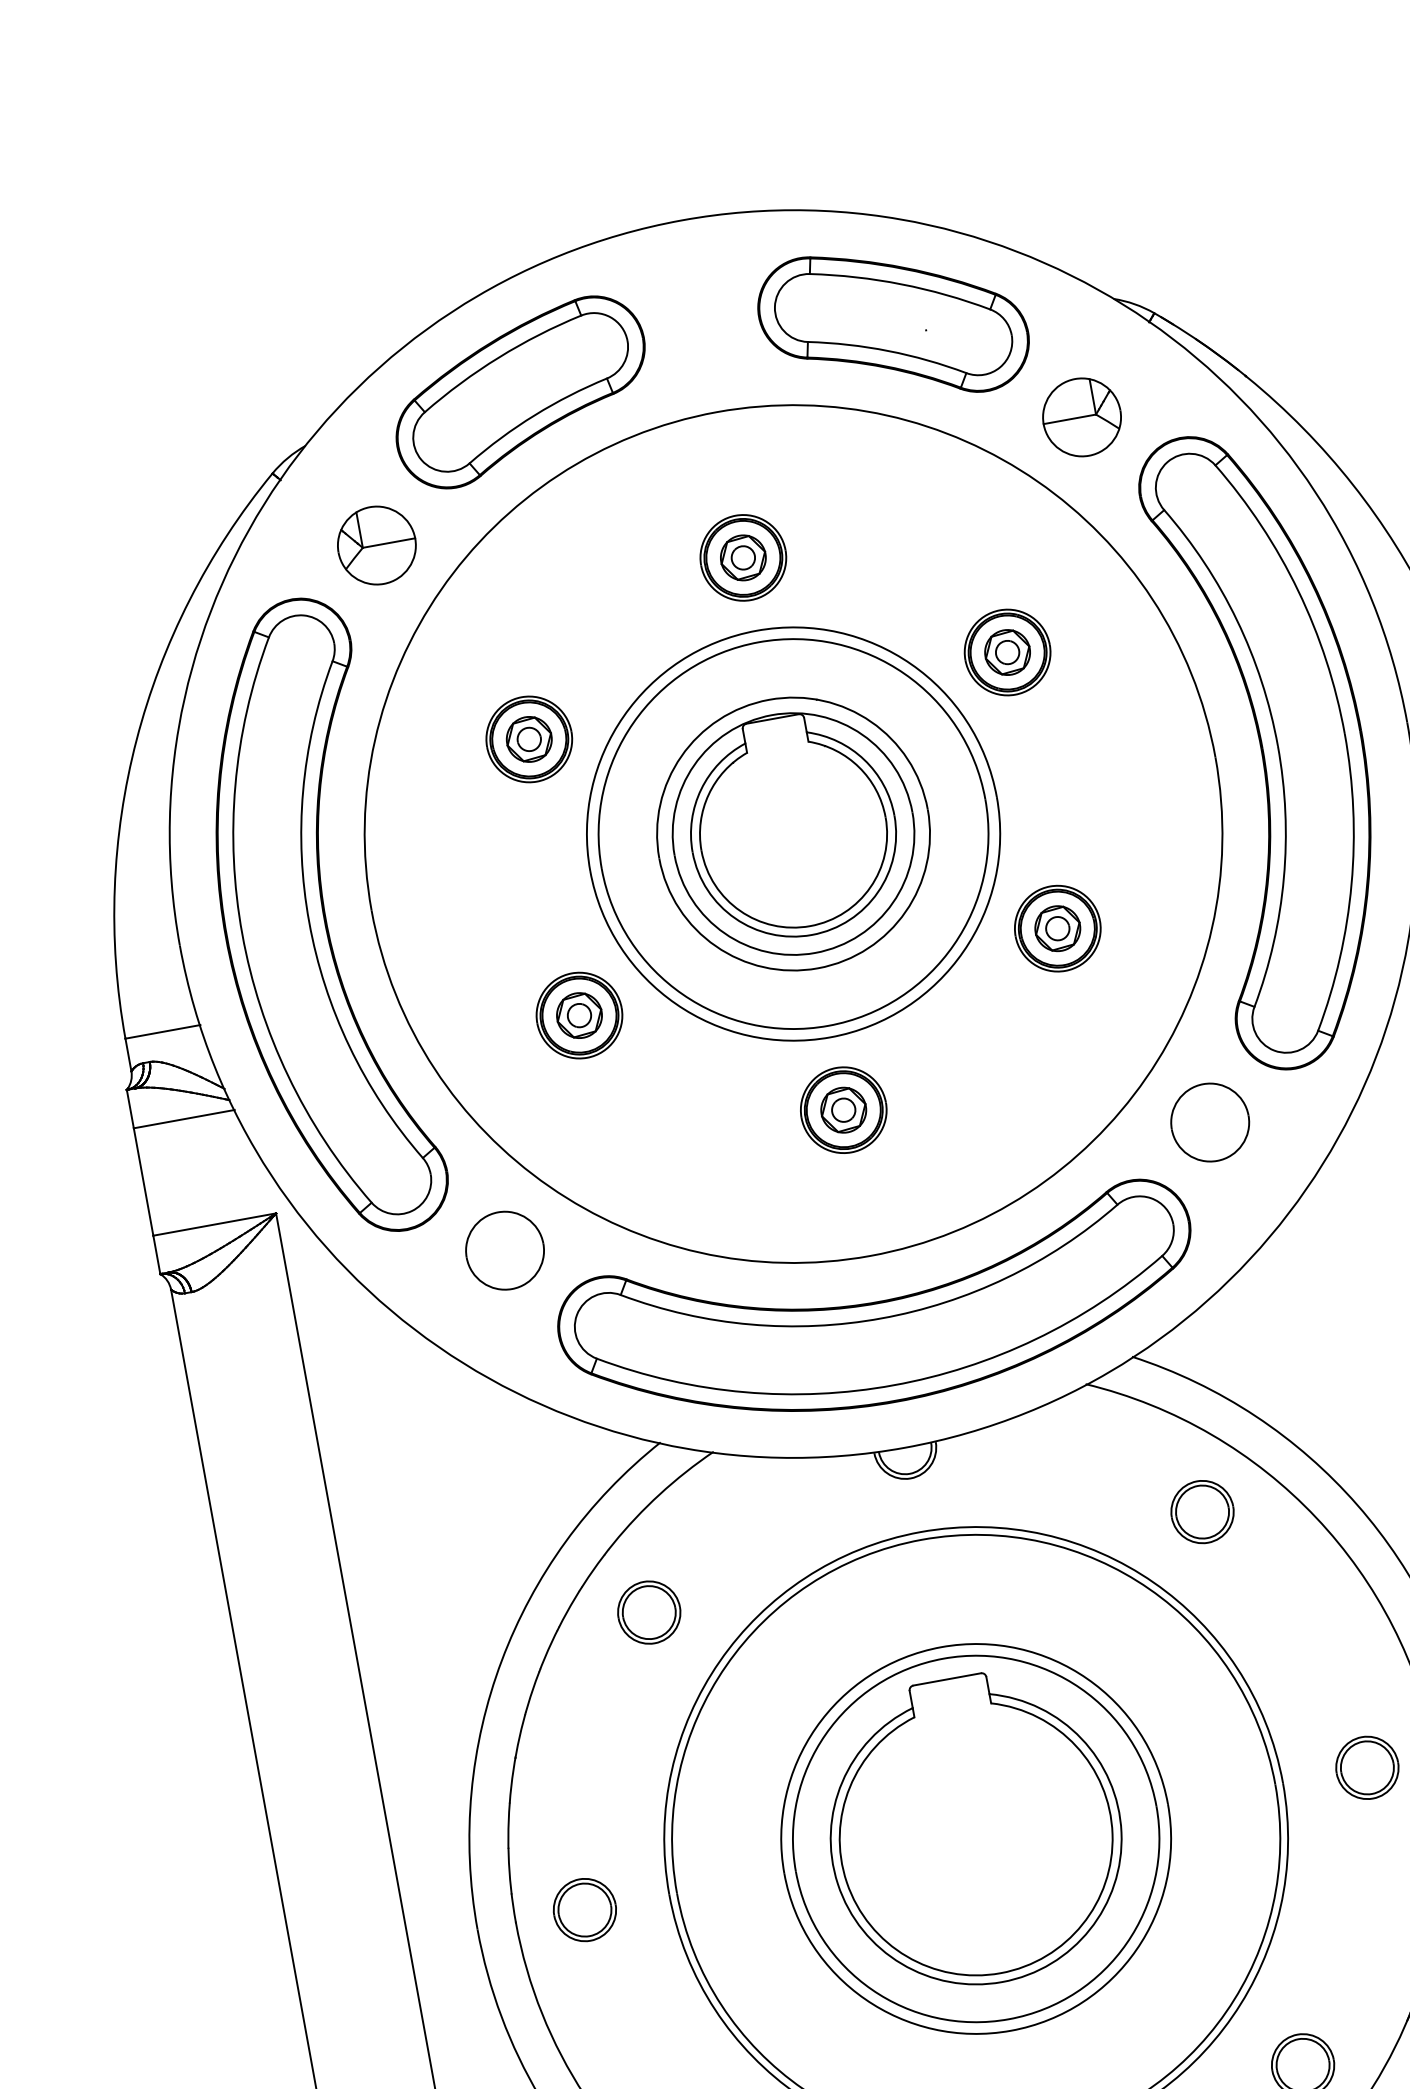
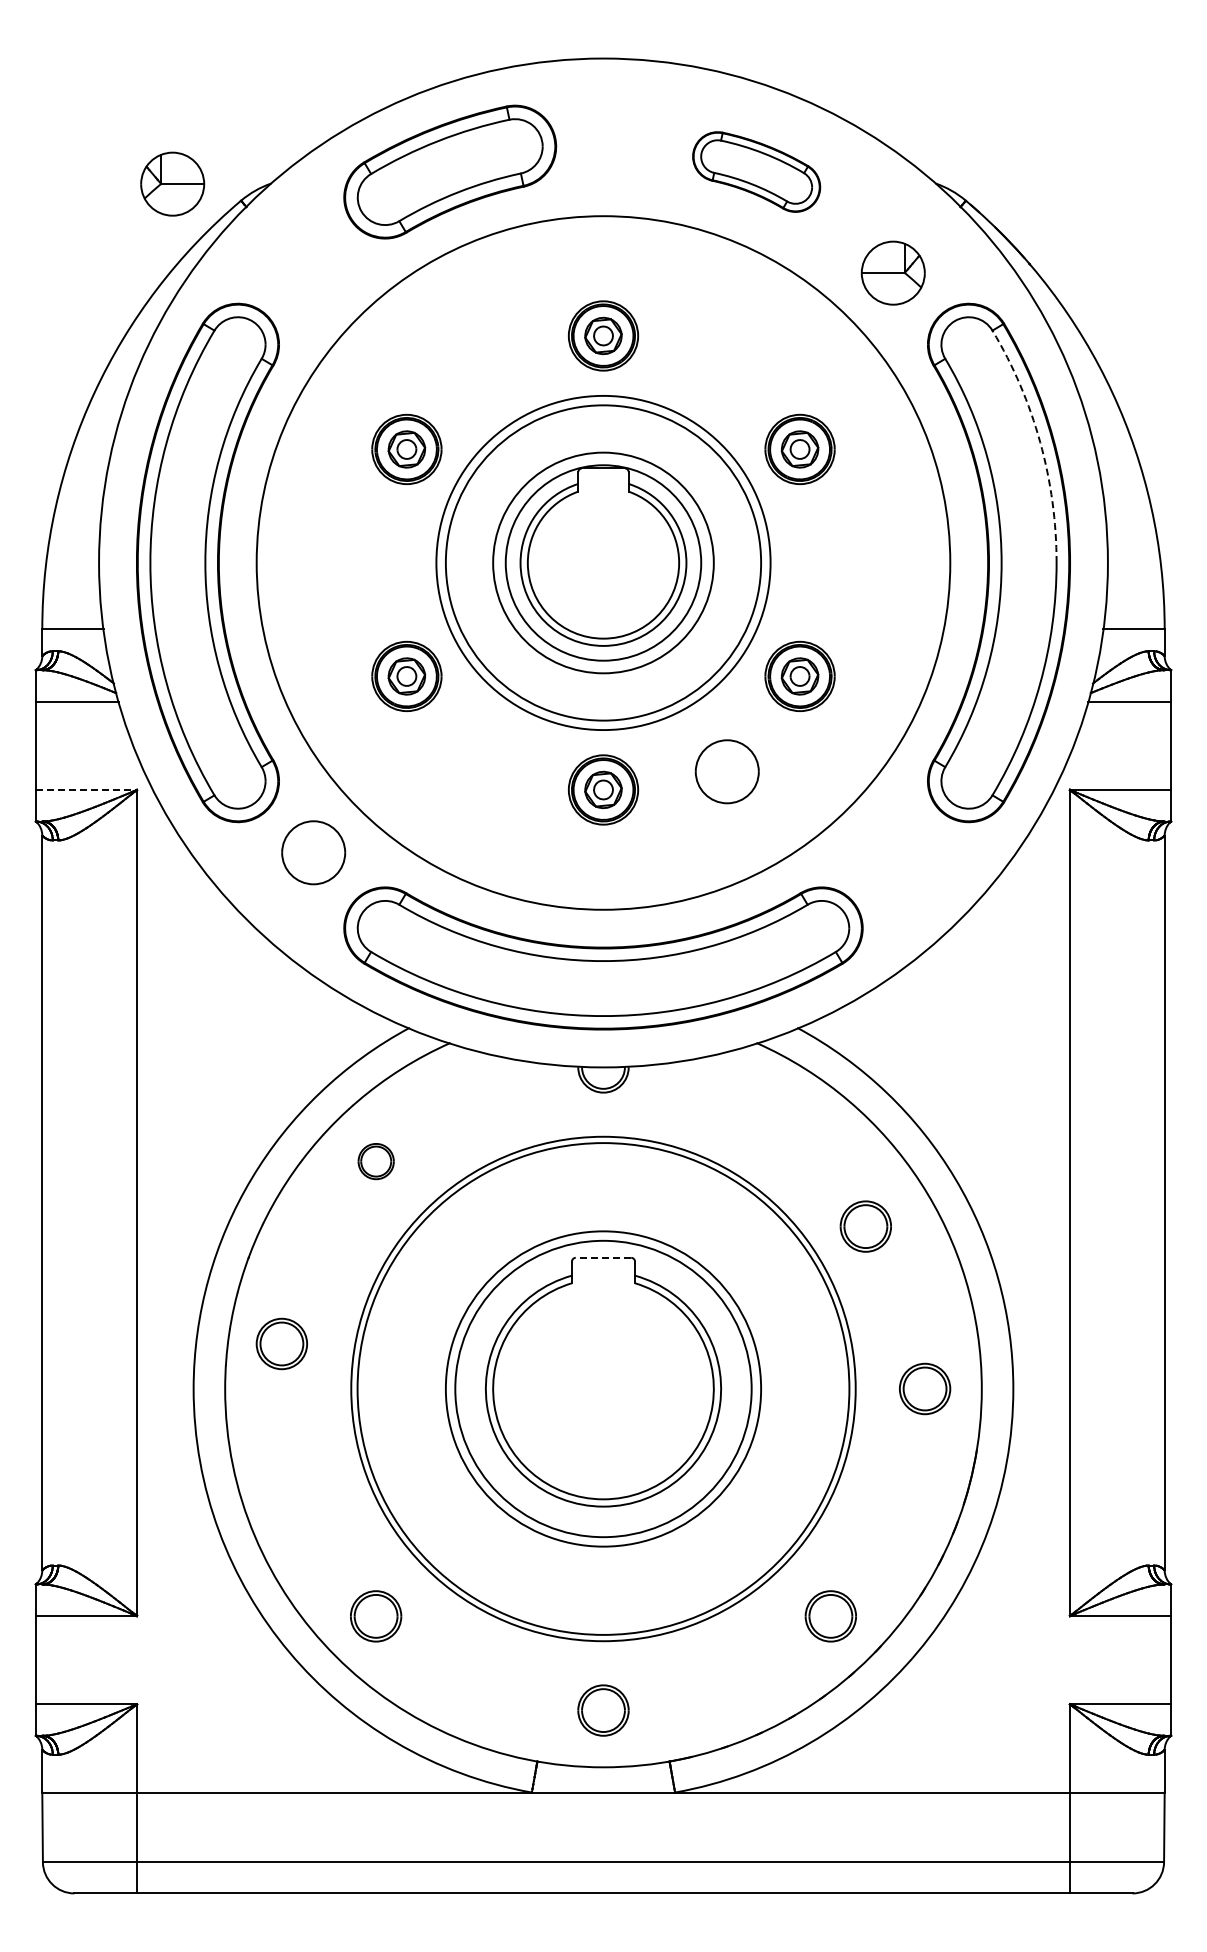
part: (893, 323) -> (756, 171), size x0.6
part: (376, 544) -> (172, 183), moved
arc: (1298, 590) -> (1040, 442), solid -> dashed
part: (1209, 1122) -> (726, 771), moved
line: (214, 1223) -> (86, 789), solid -> dashed
part: (1202, 1512) -> (865, 1226), moved
part: (649, 1612) -> (376, 1161), size x0.7
line: (947, 1678) -> (603, 1257), solid -> dashed
part: (584, 1909) -> (281, 1343), moved

